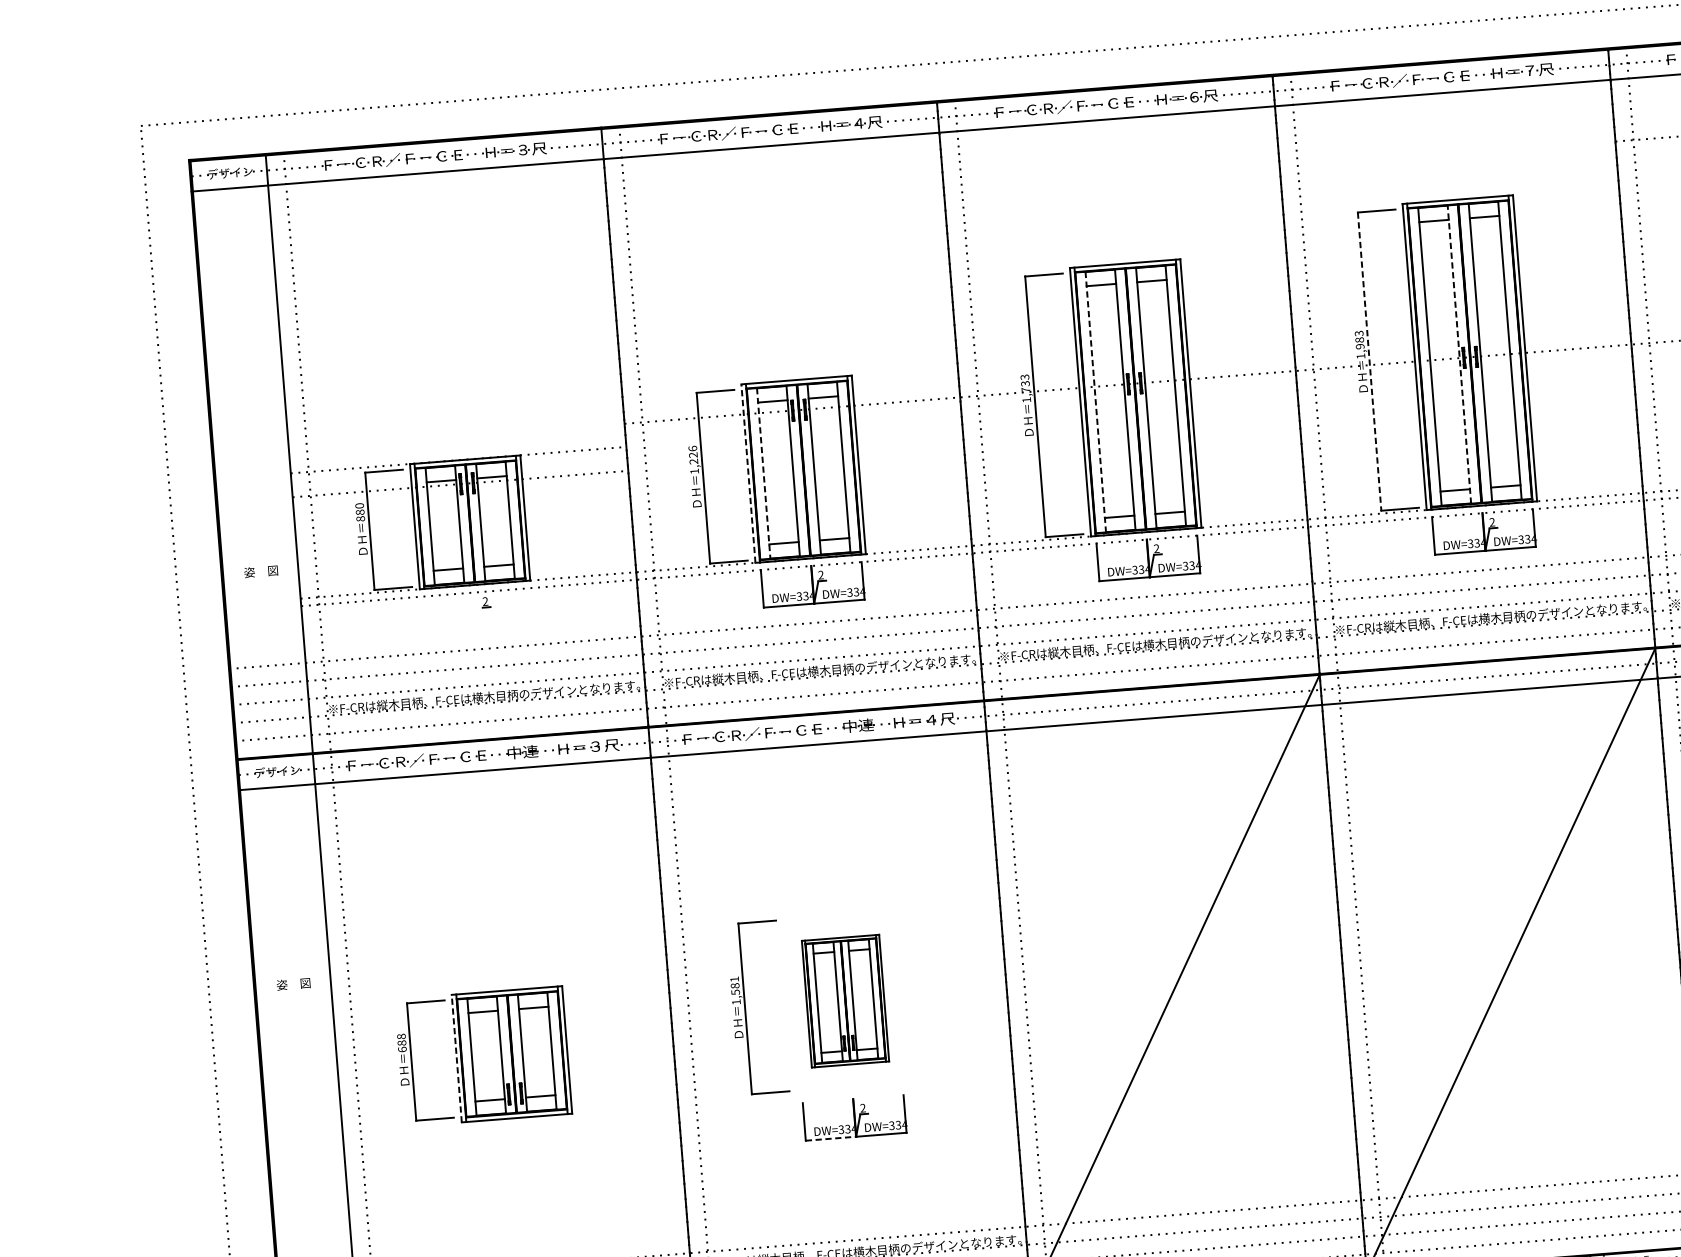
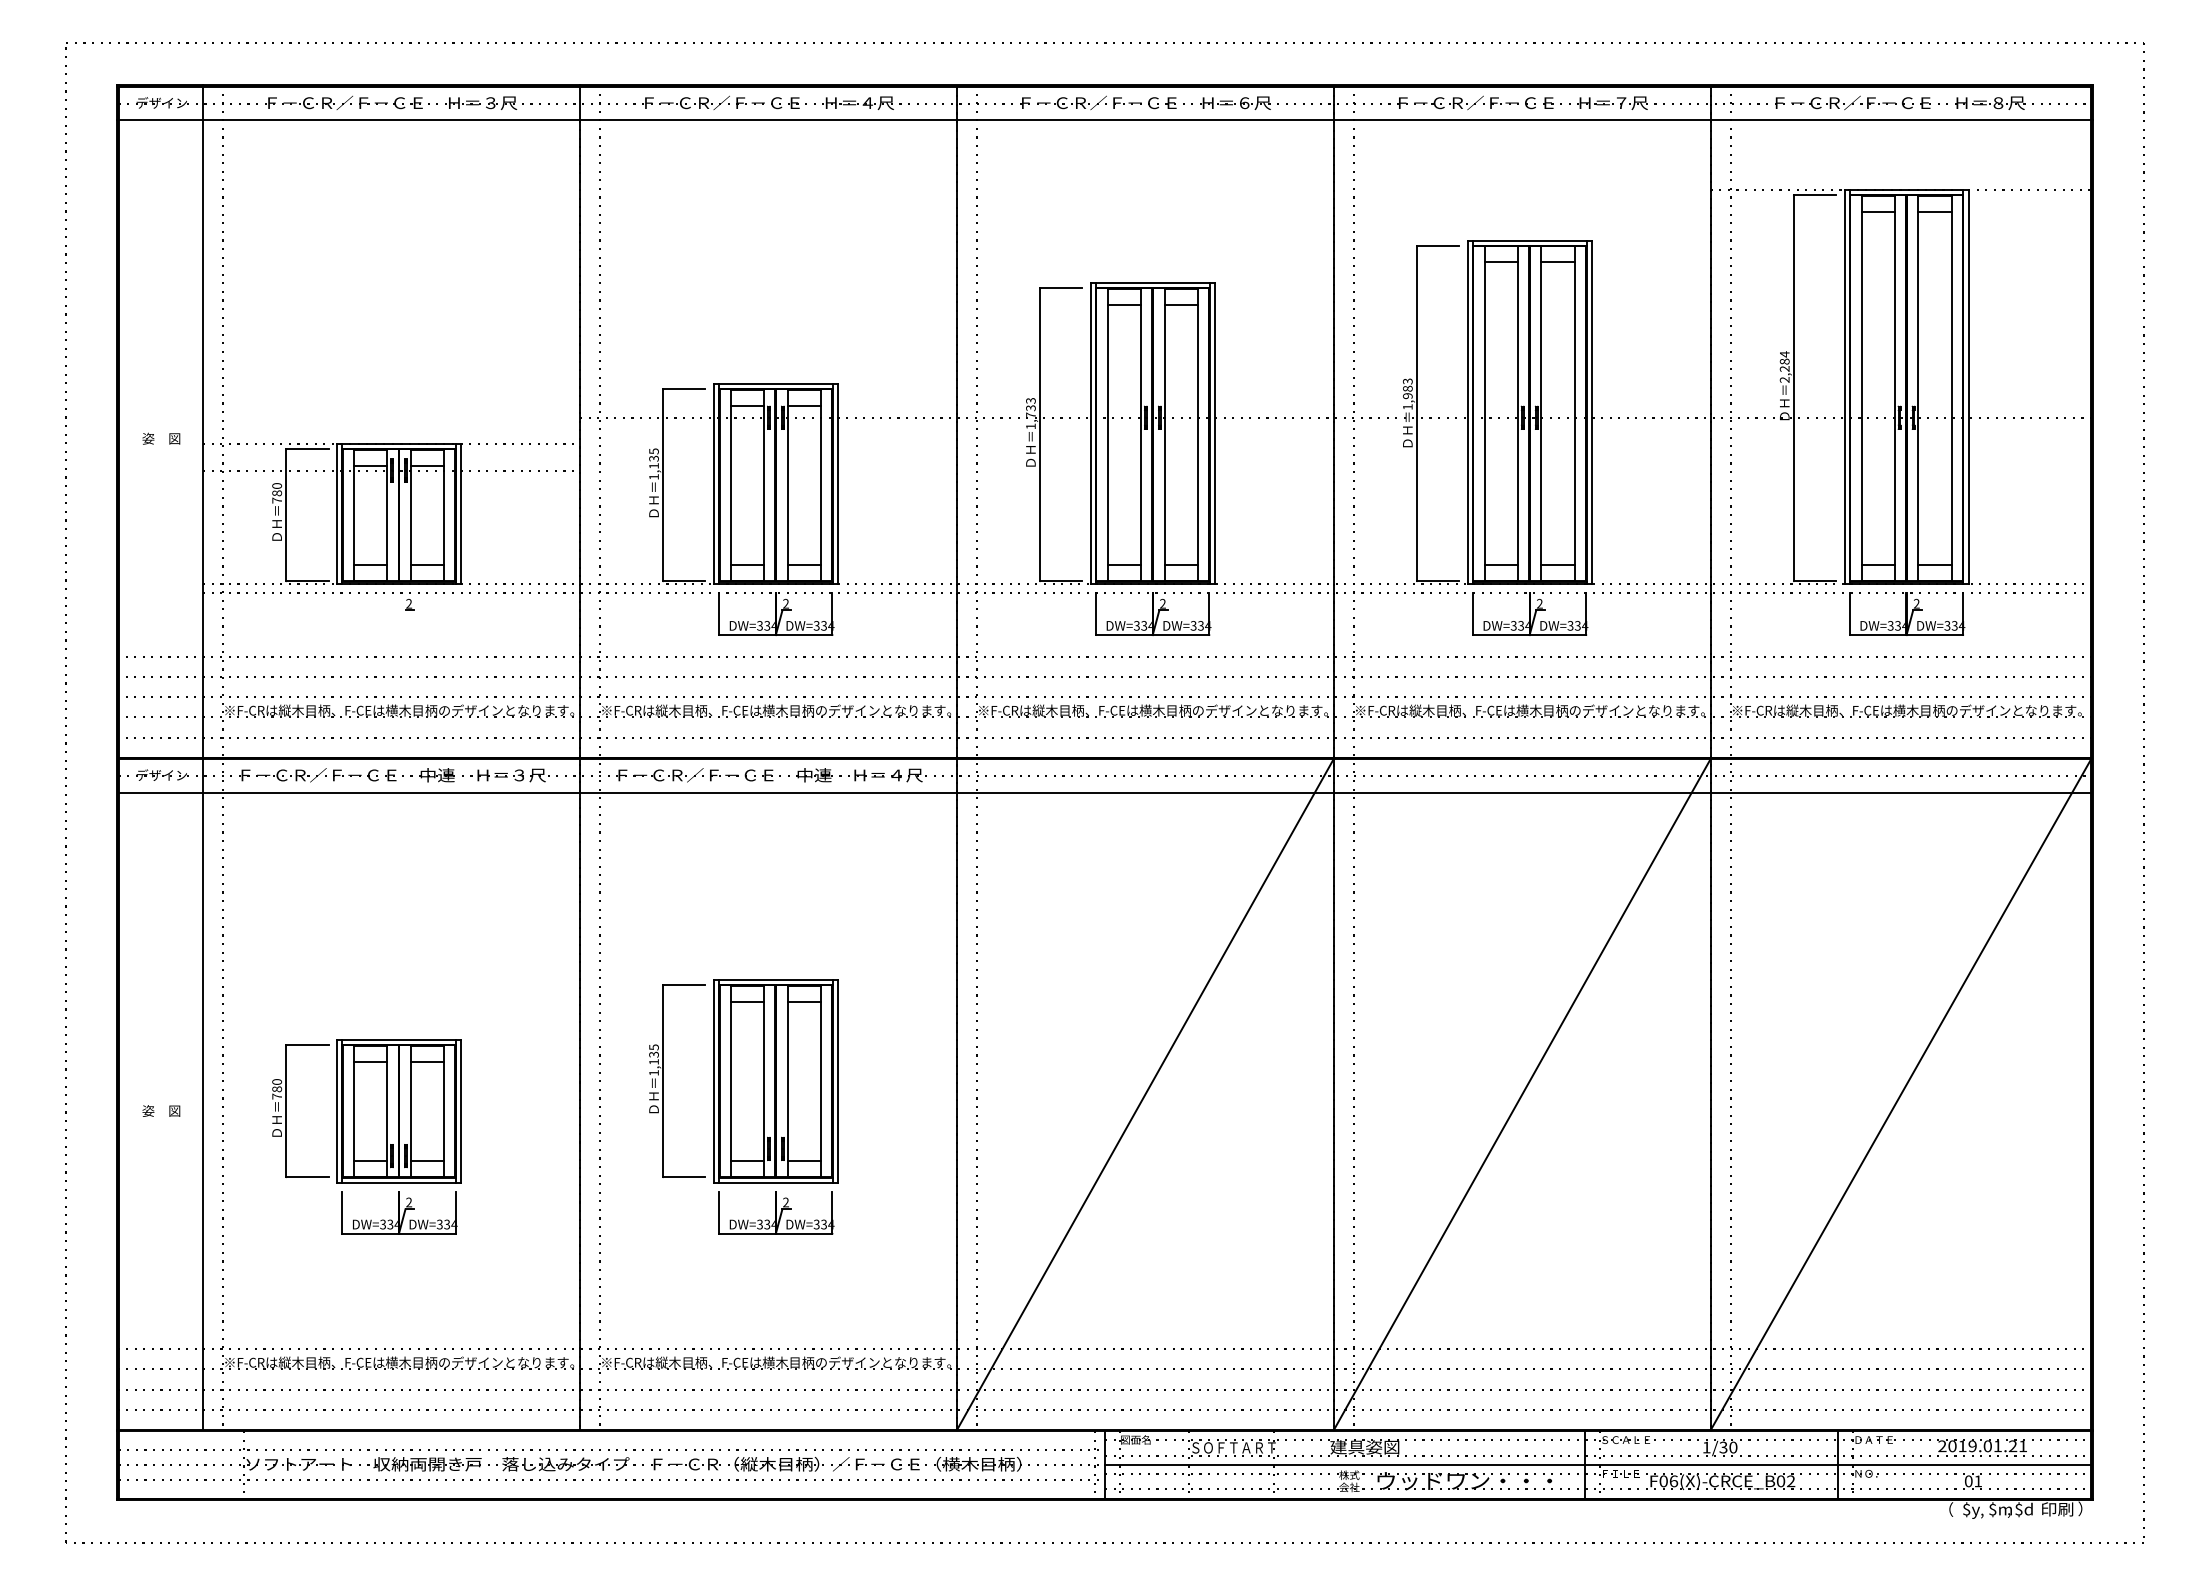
line: (1459, 354) -> (1517, 413), dashed -> solid
line: (1370, 362) -> (1417, 414), dashed -> solid
line: (1095, 402) -> (1107, 435), dashed -> solid
text: (692, 455) -> (653, 458), 1,226 -> 1,135
line: (748, 473) -> (713, 483), dashed -> solid
line: (763, 473) -> (730, 485), dashed -> solid
text: (361, 518) -> (277, 500), 880 -> 780
text: (261, 571) -> (161, 438), moved
text: (293, 983) -> (161, 1110), moved
text: (734, 985) -> (653, 1054), 1,581 -> 1,135
part: (845, 1001) -> (775, 1081), size x1.43
text: (402, 1043) -> (277, 1089), 688 -> 780
line: (456, 1058) -> (336, 1111), dashed -> solid
line: (830, 1138) -> (747, 1233), dashed -> solid
part: (519, 1144) -> (399, 1212), added

